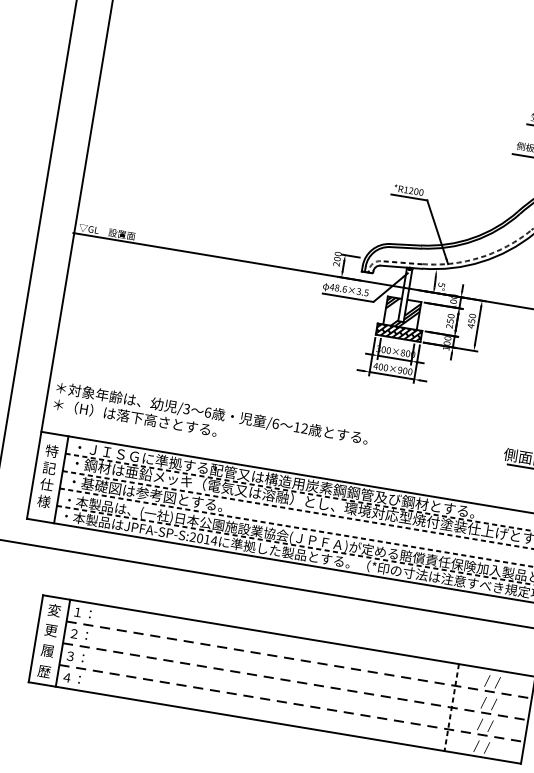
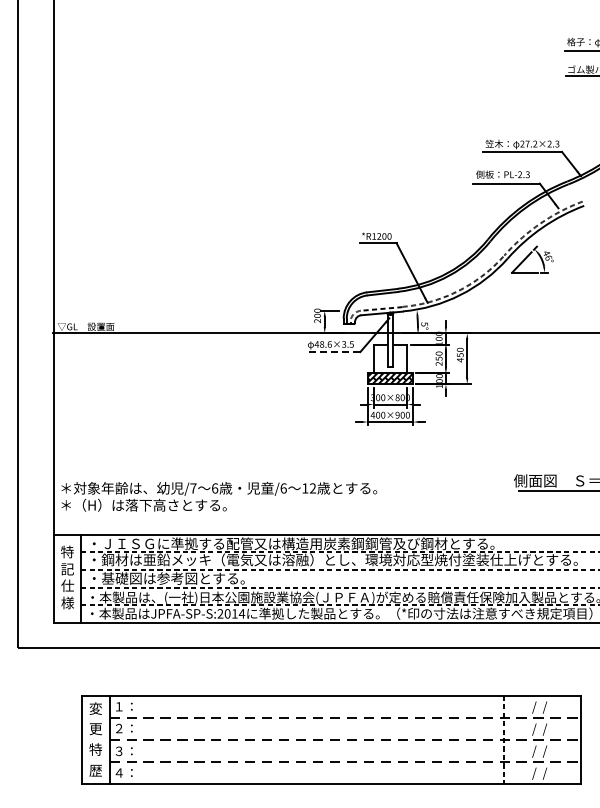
line: (348, 298) -> (334, 352), solid -> dashed
hatch: (402, 313) -> (390, 358), removed
text: (186, 409) -> (193, 488), /3 -> /7
text: (47, 650) -> (95, 749), 履 -> 特

